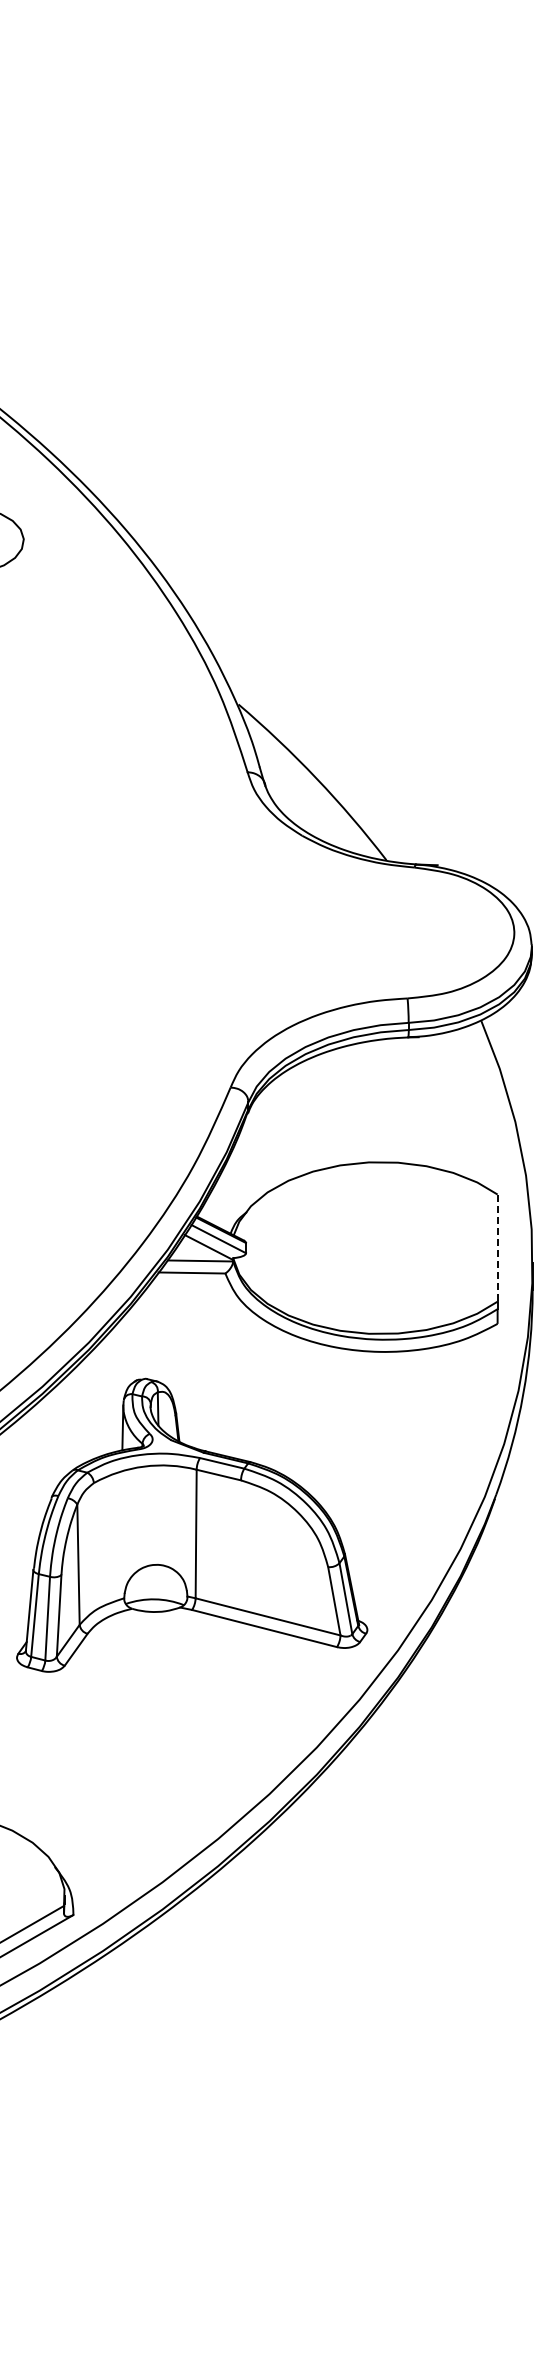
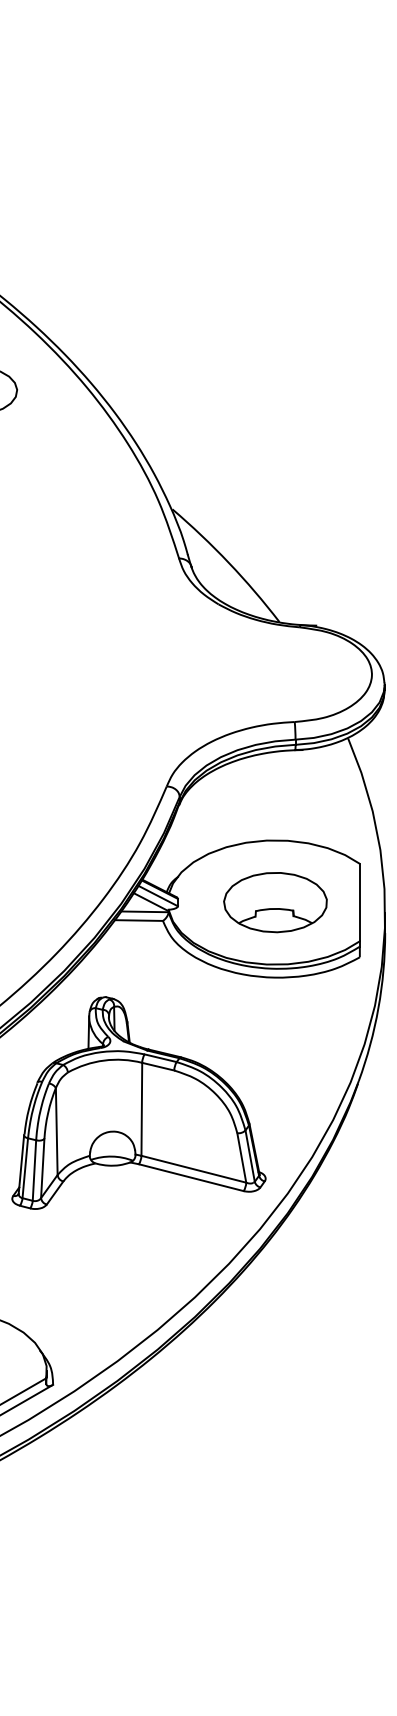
part: (380, 1248) -> (275, 902), added
line: (497, 1248) -> (359, 902), dashed -> solid

